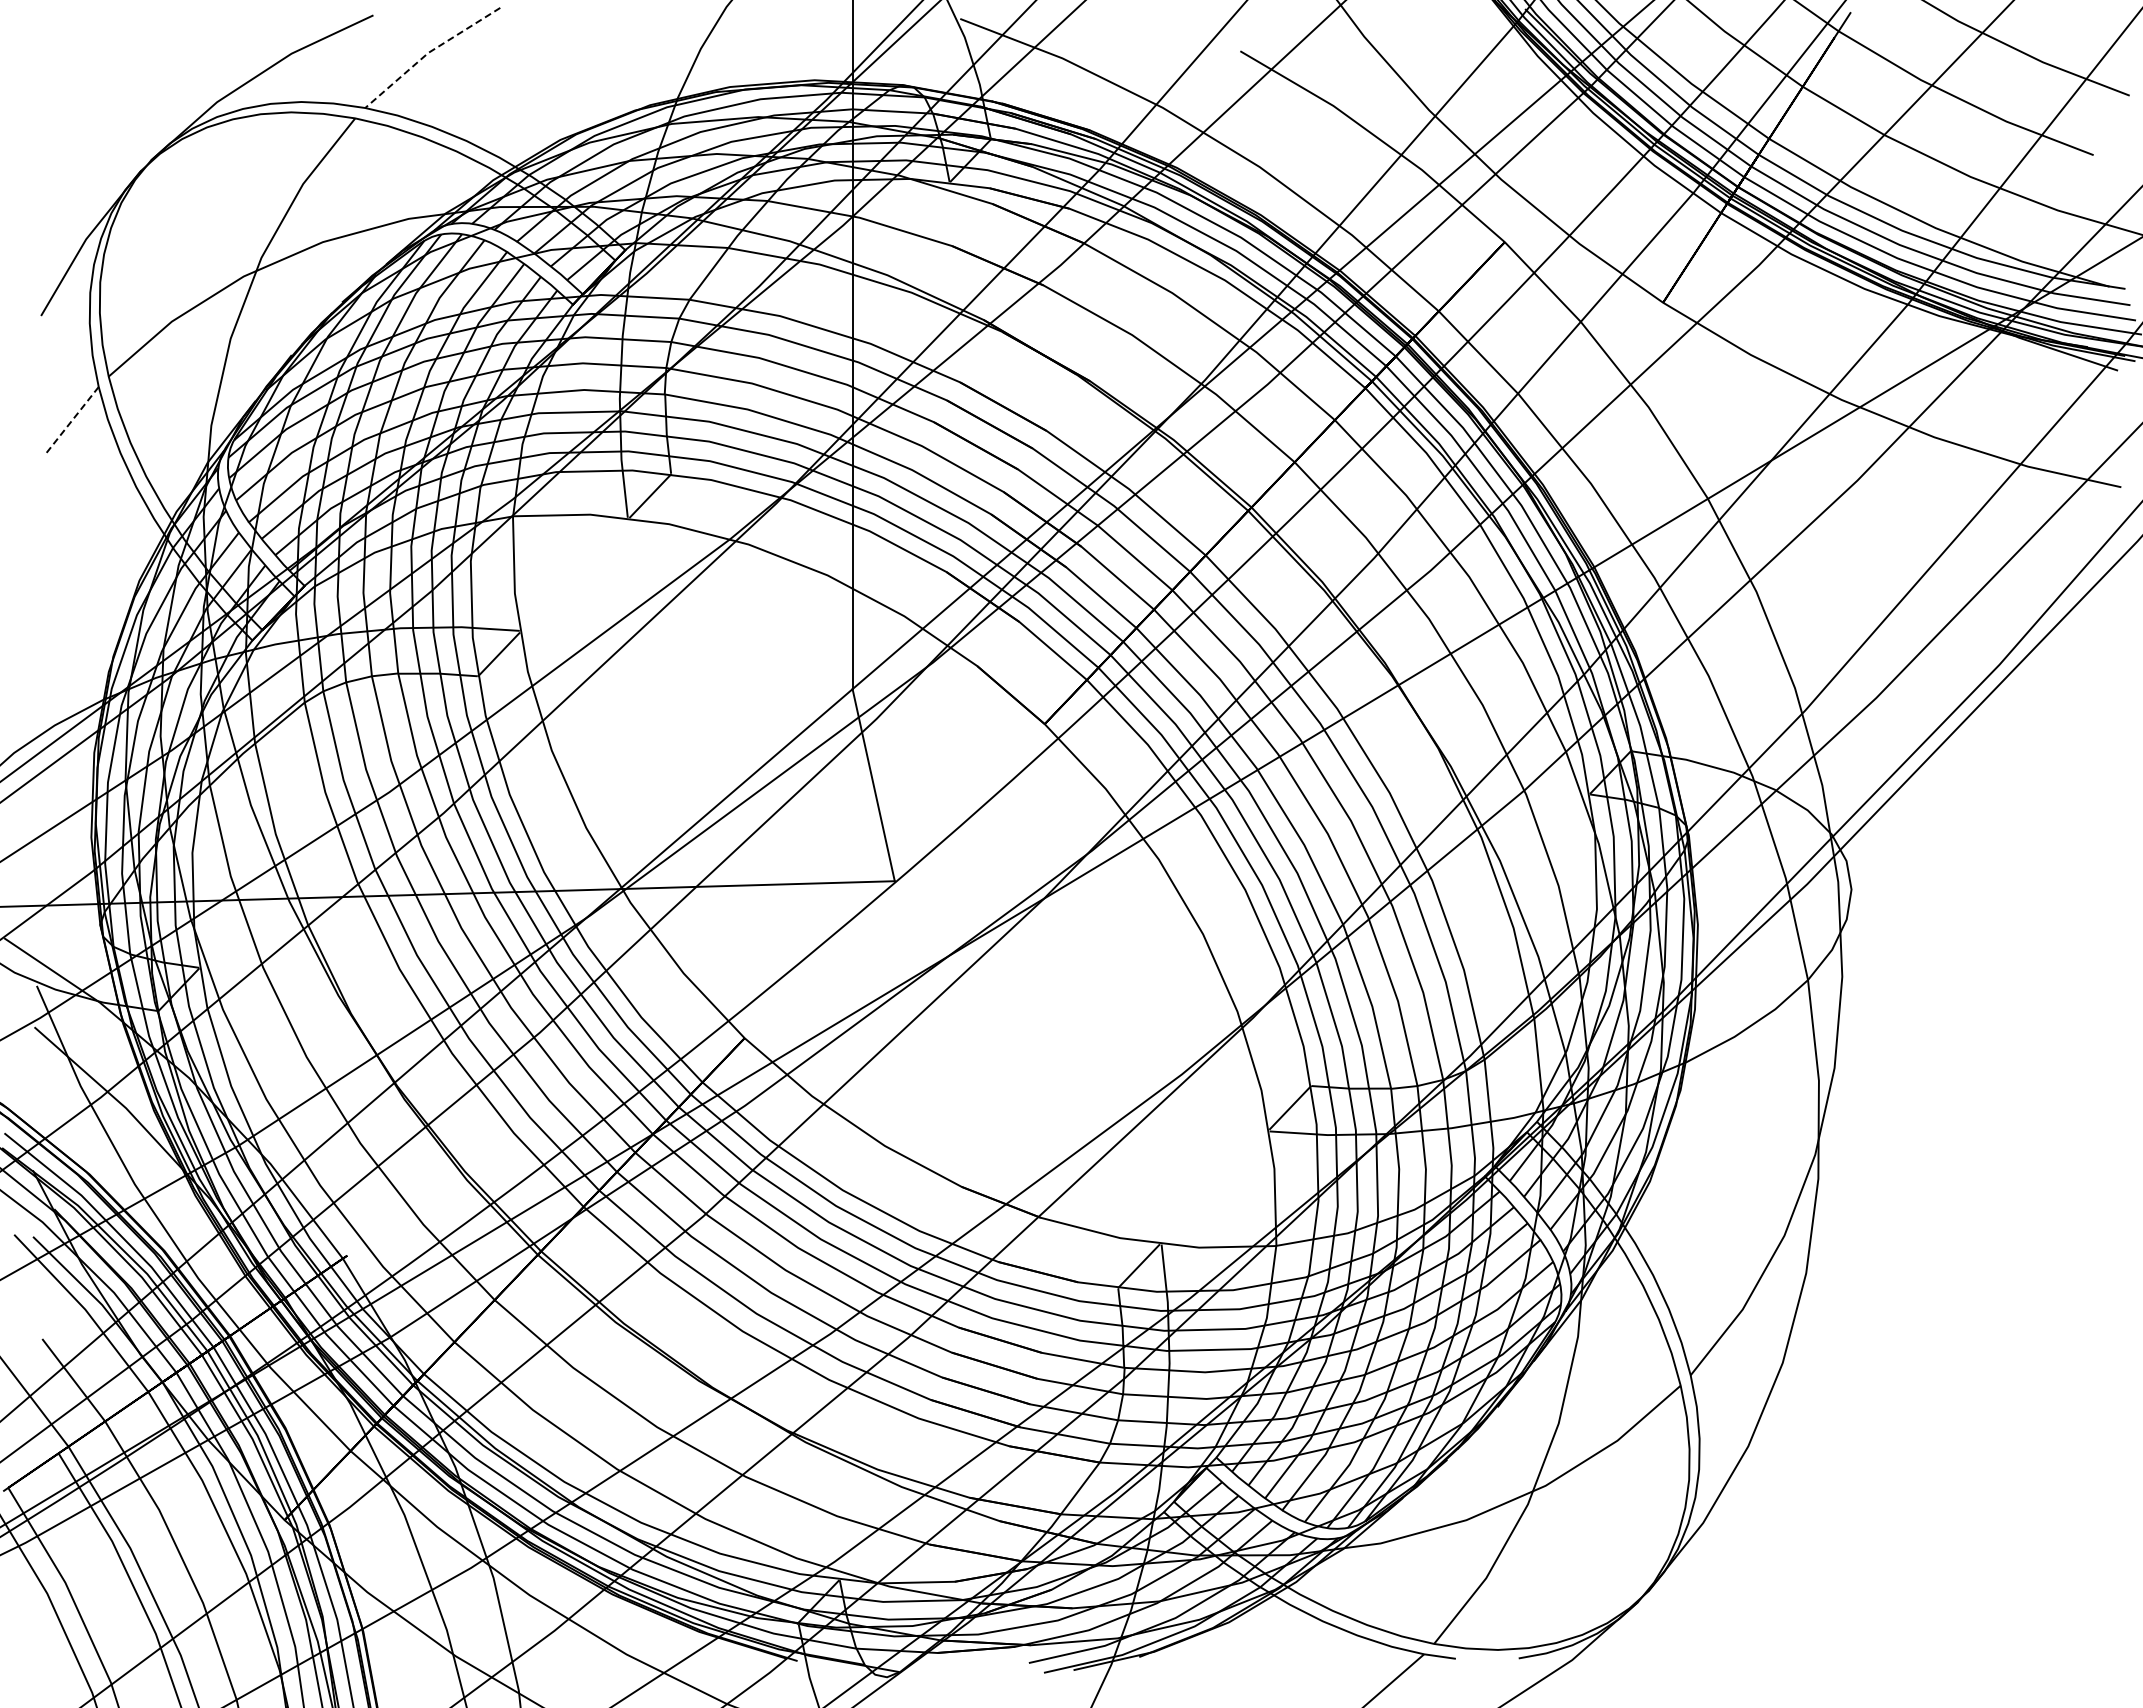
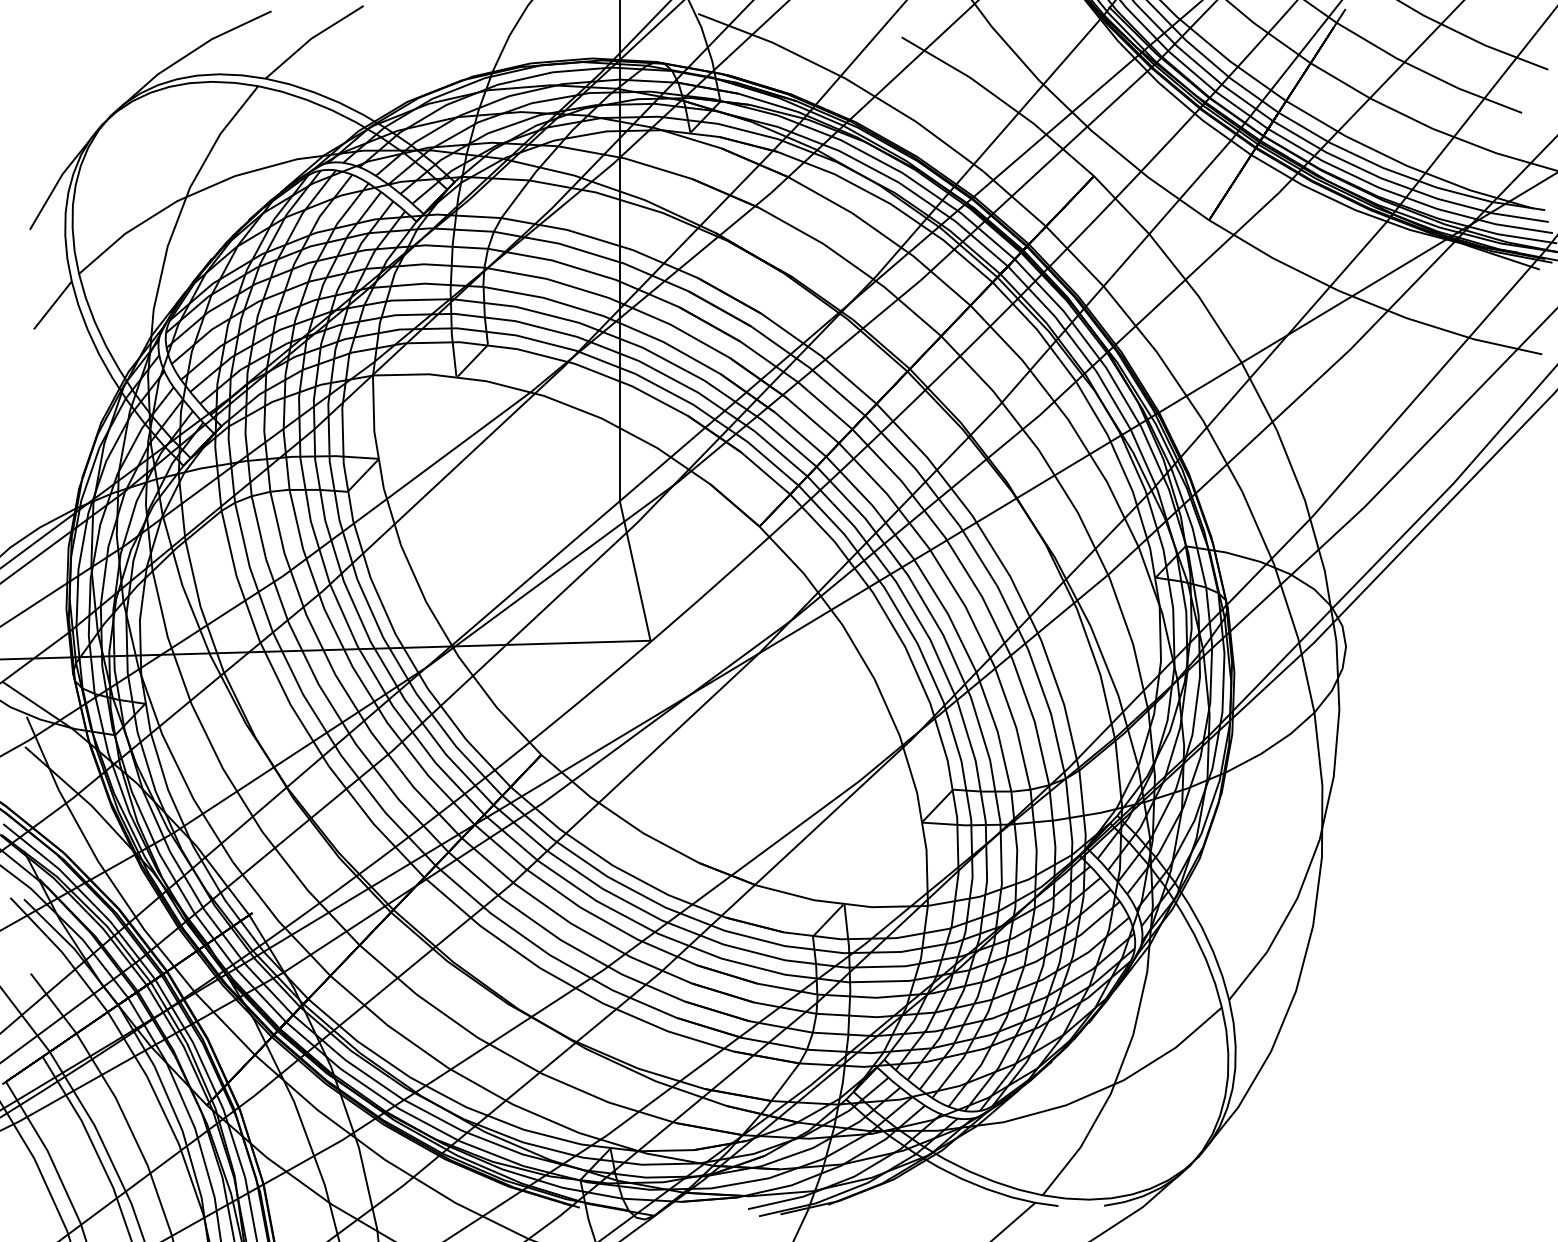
line: (428, 52) -> (311, 38), dashed -> solid
line: (72, 419) -> (52, 305), dashed -> solid

